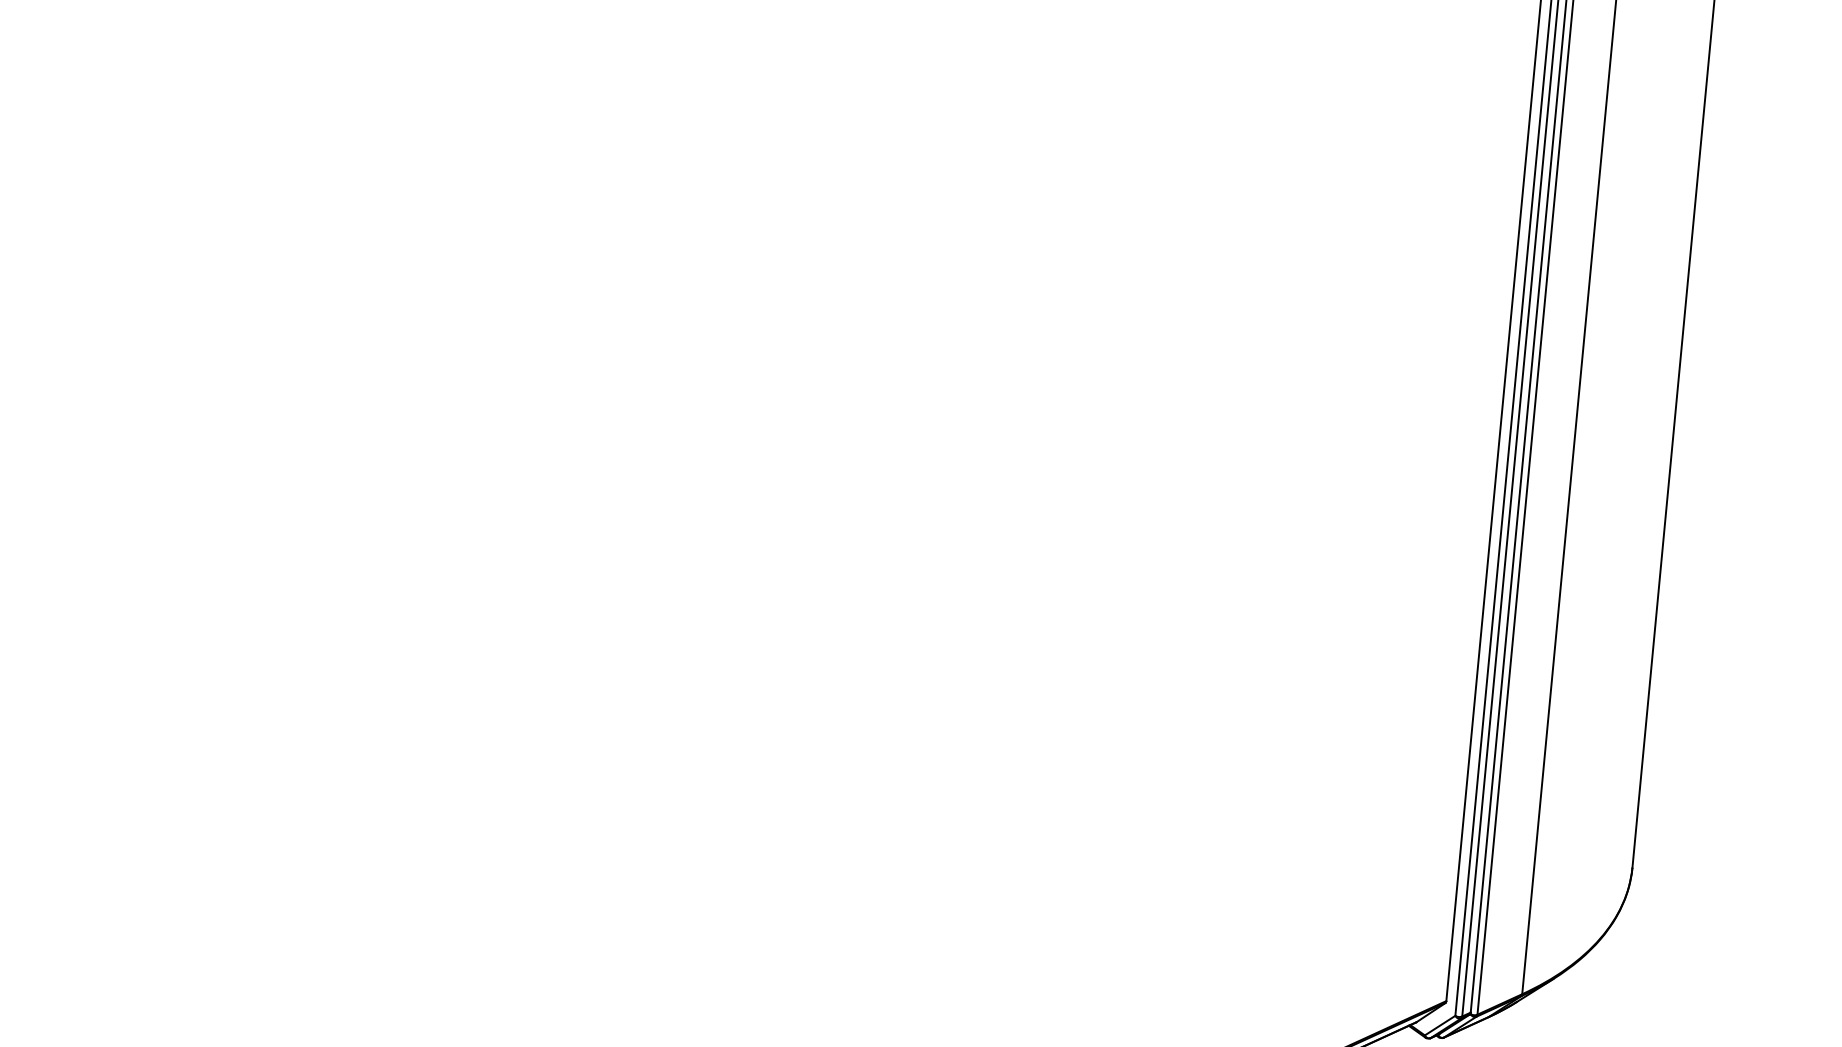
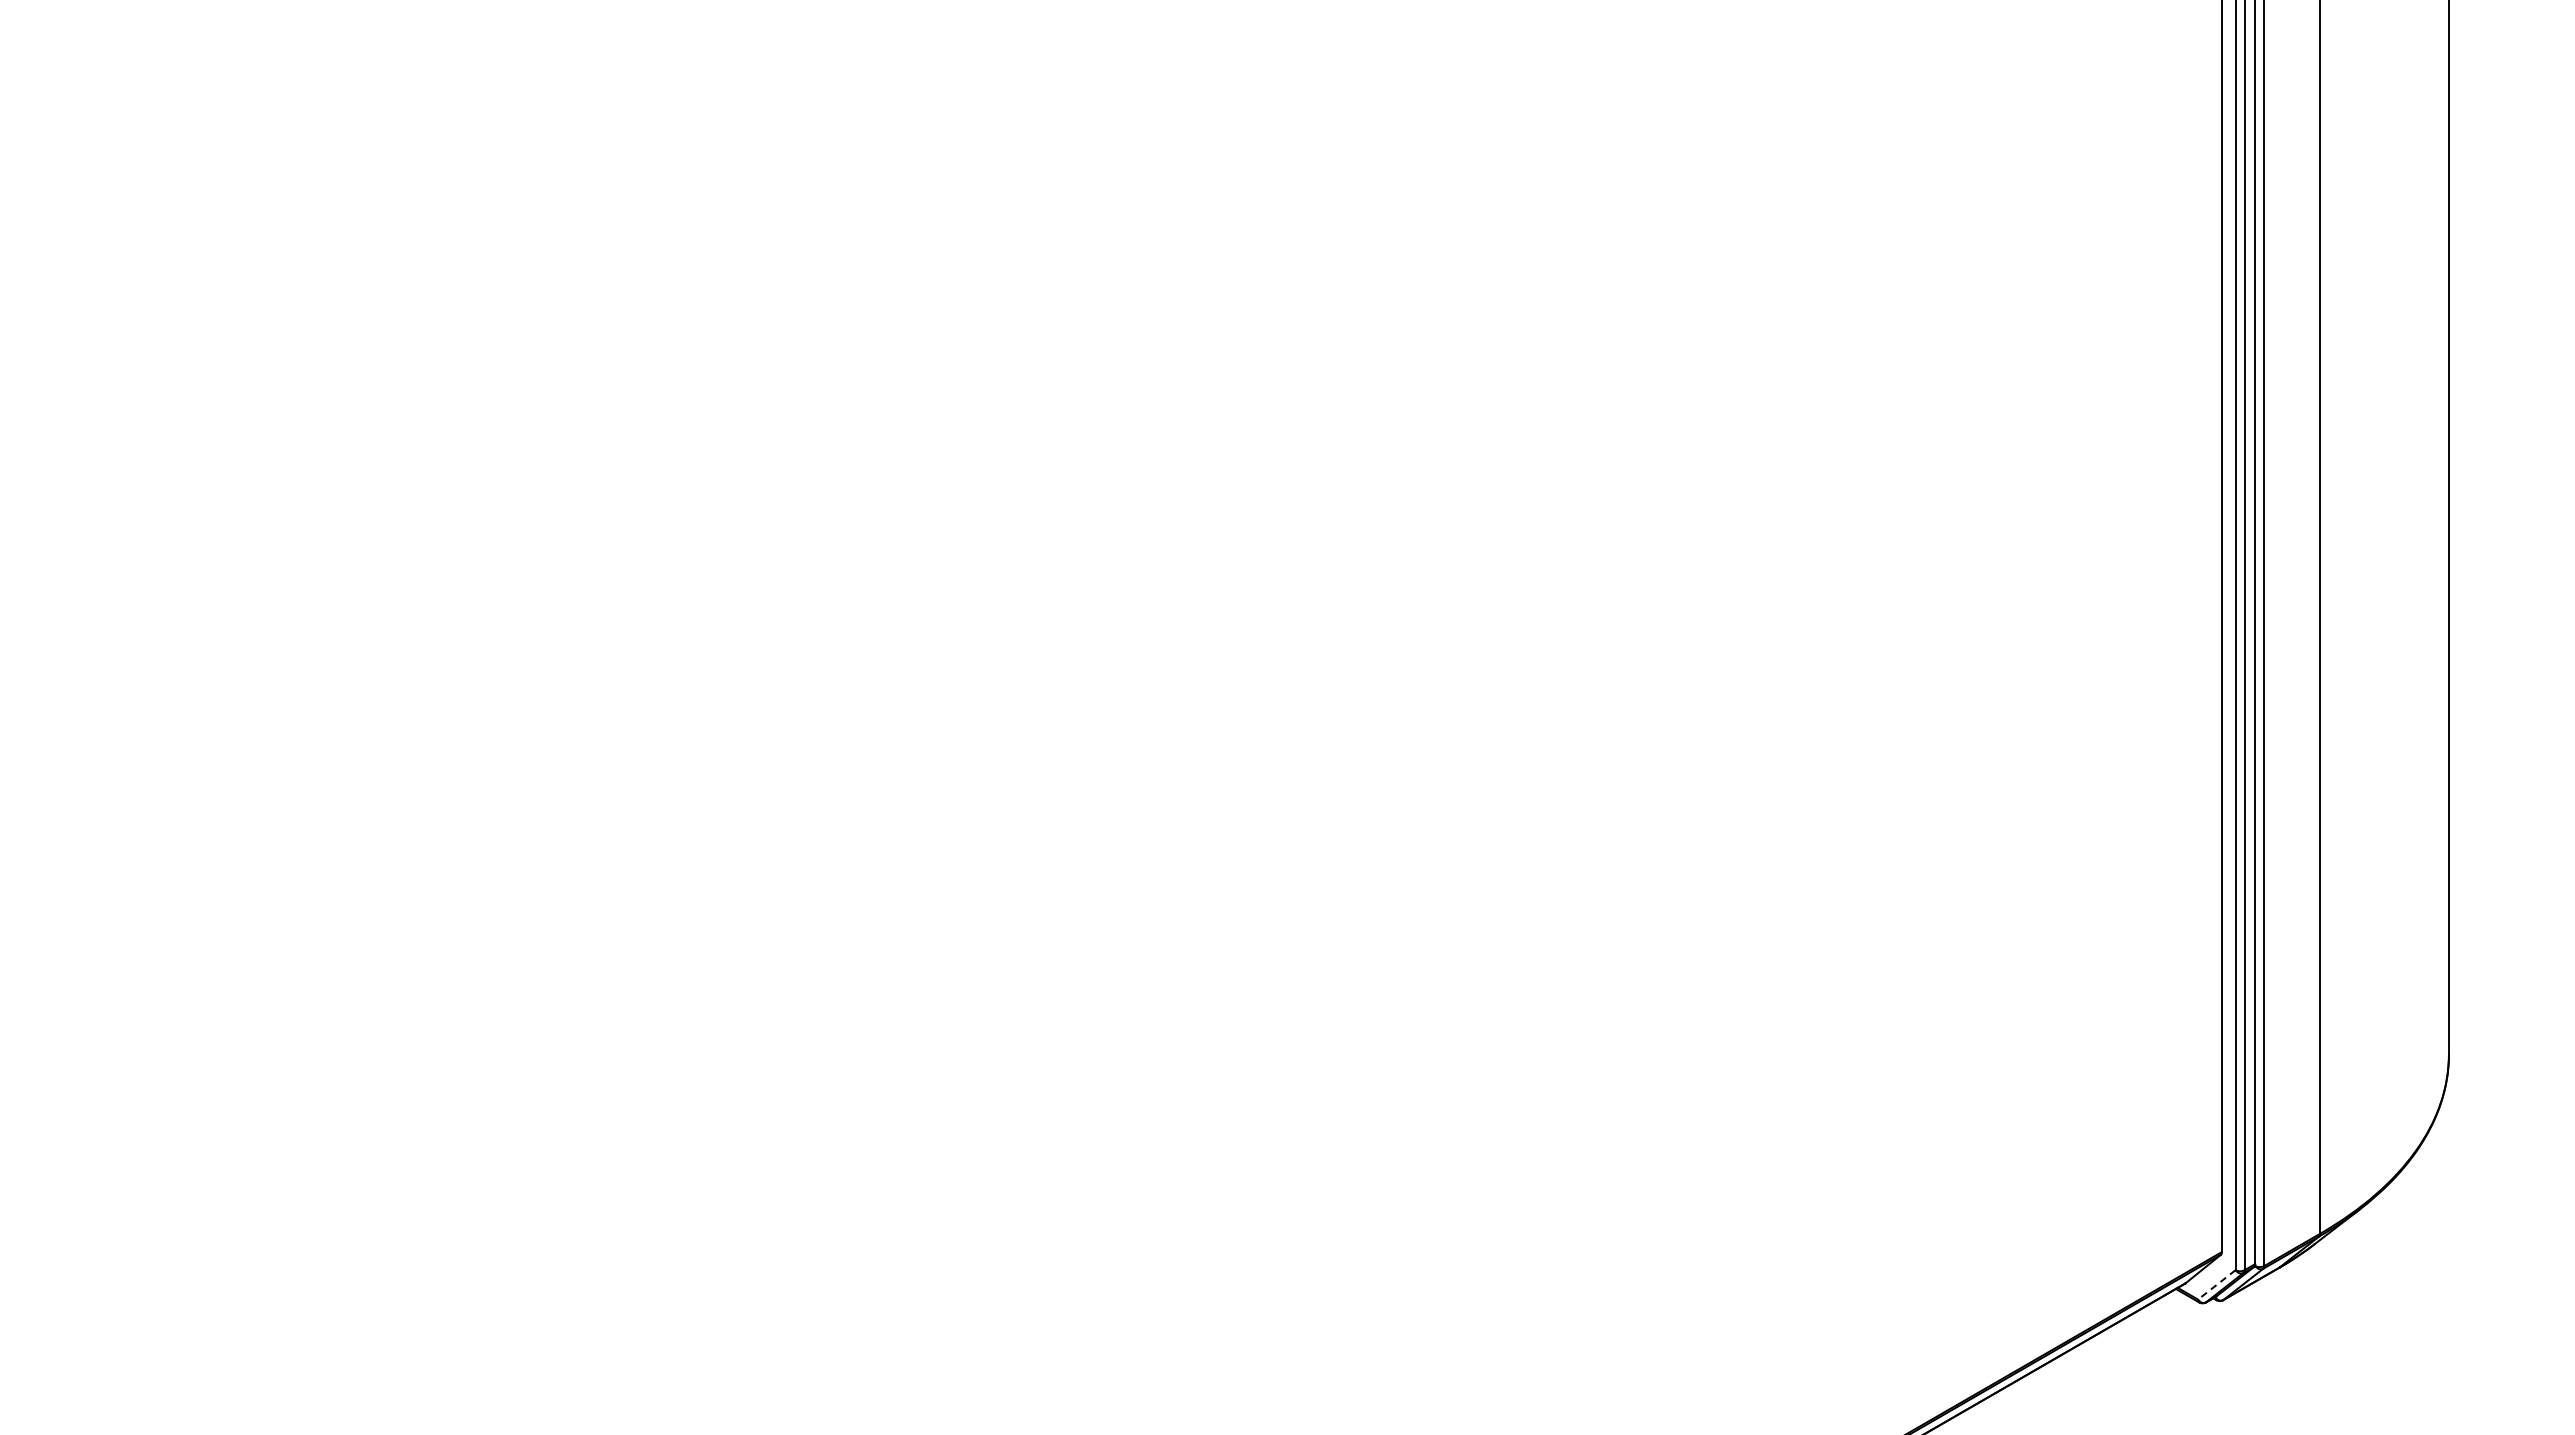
line: (1439, 1025) -> (2216, 1284), solid -> dashed

